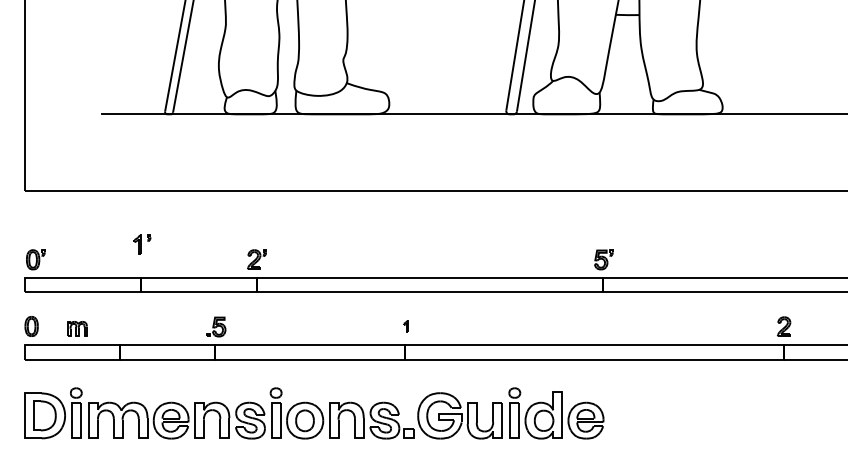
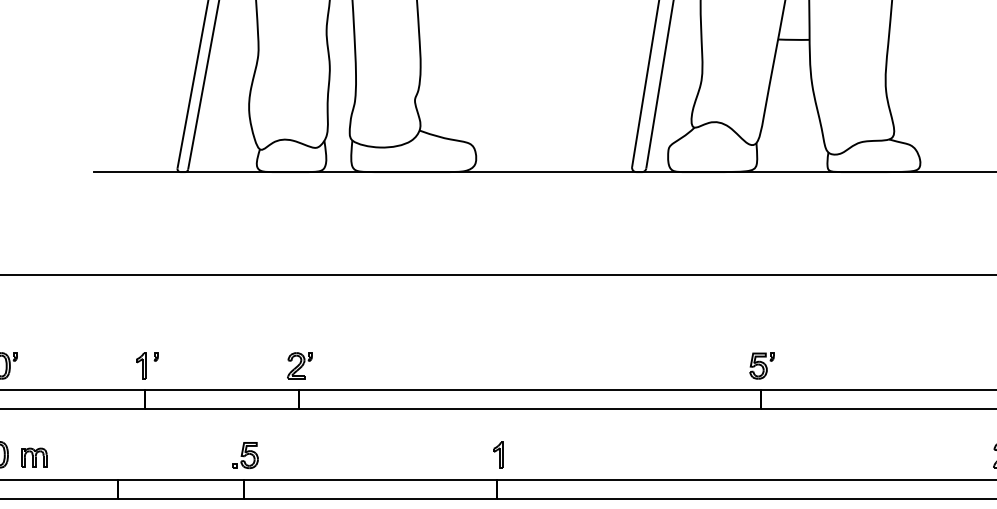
part: (142, 244) -> (147, 365), moved
part: (405, 326) -> (497, 454), size x1.67
part: (77, 328) -> (34, 457), moved

